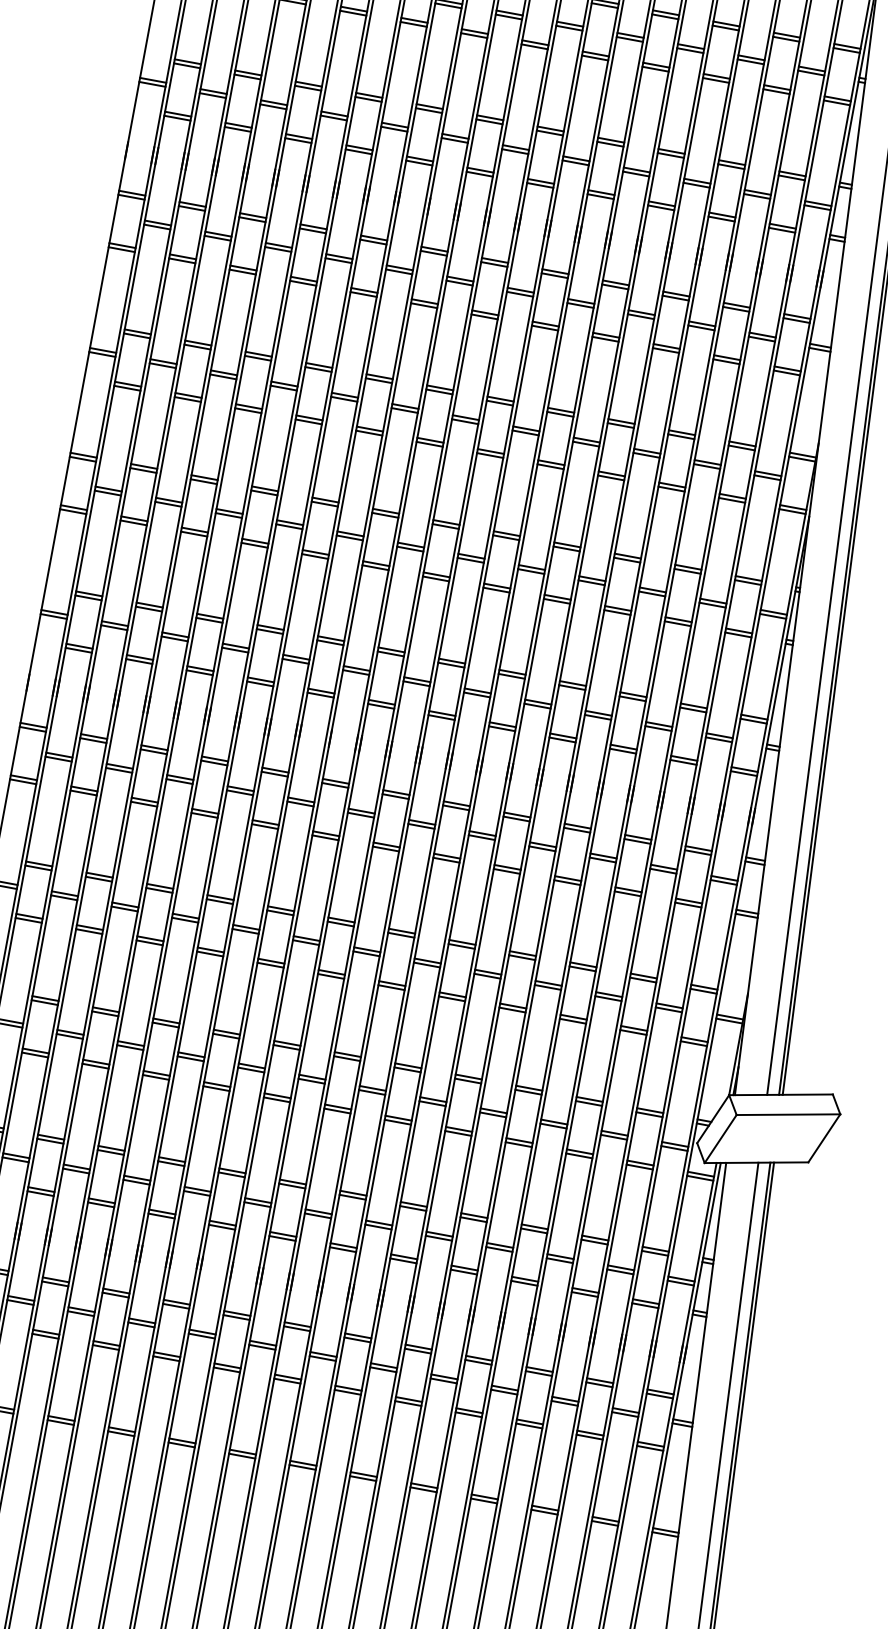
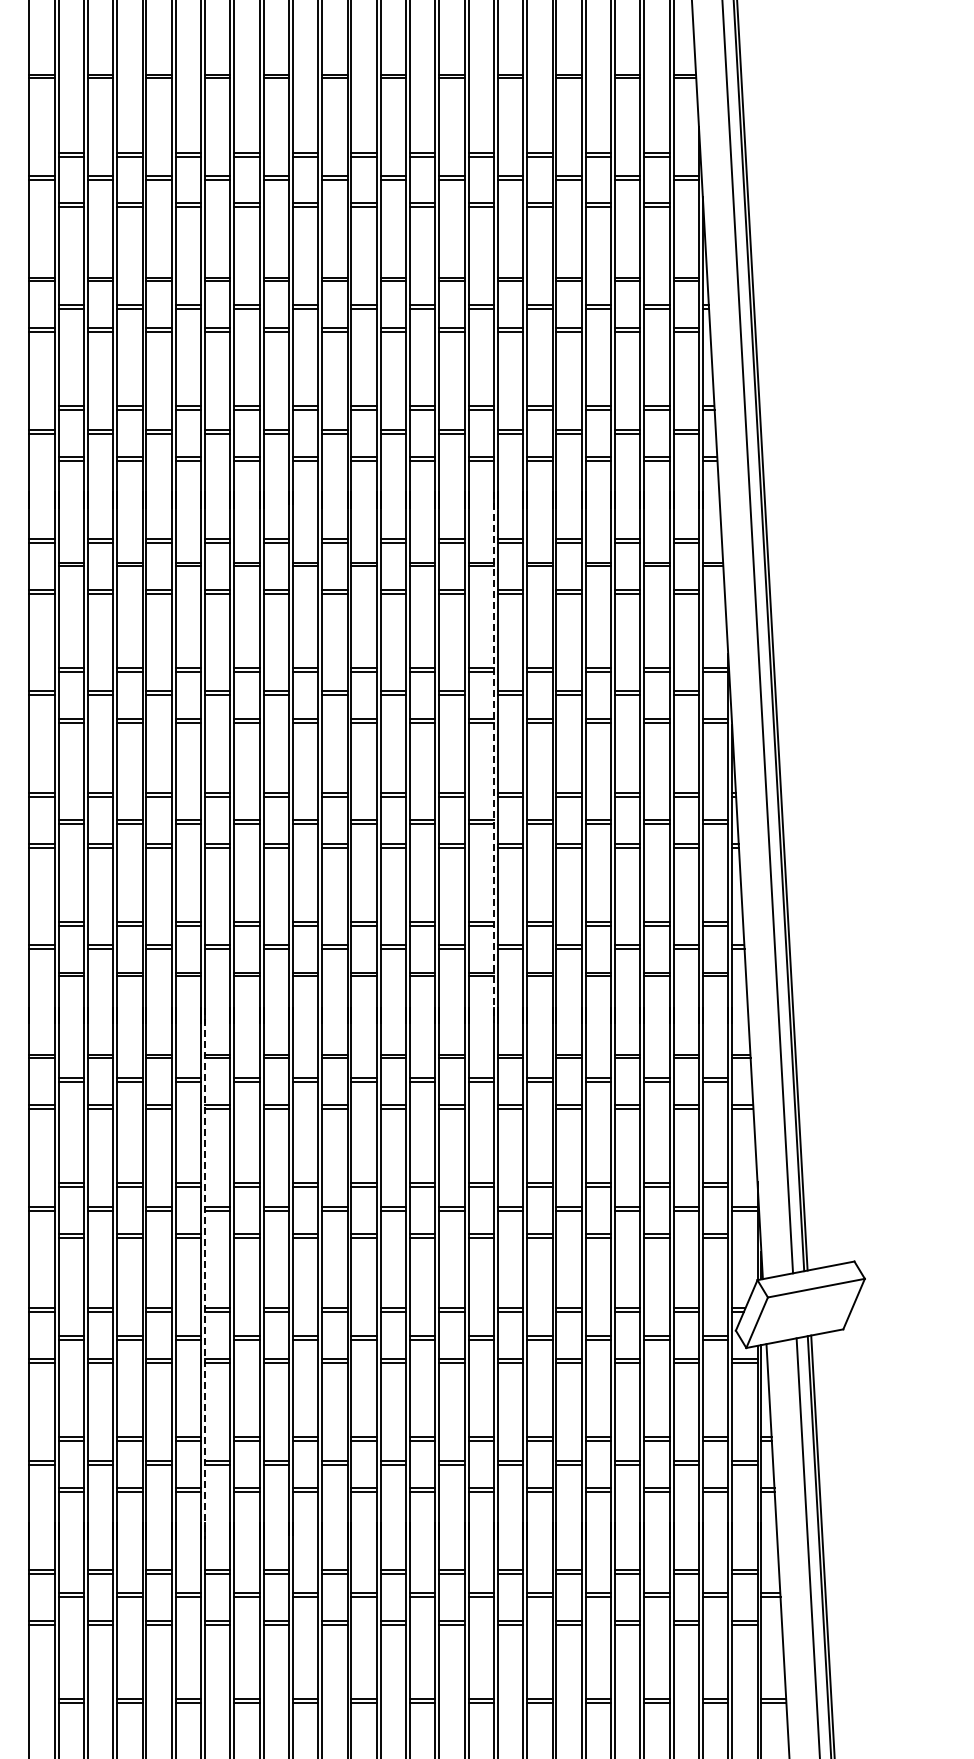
line: (556, 505) -> (493, 757), solid -> dashed
line: (160, 982) -> (205, 1273), solid -> dashed

